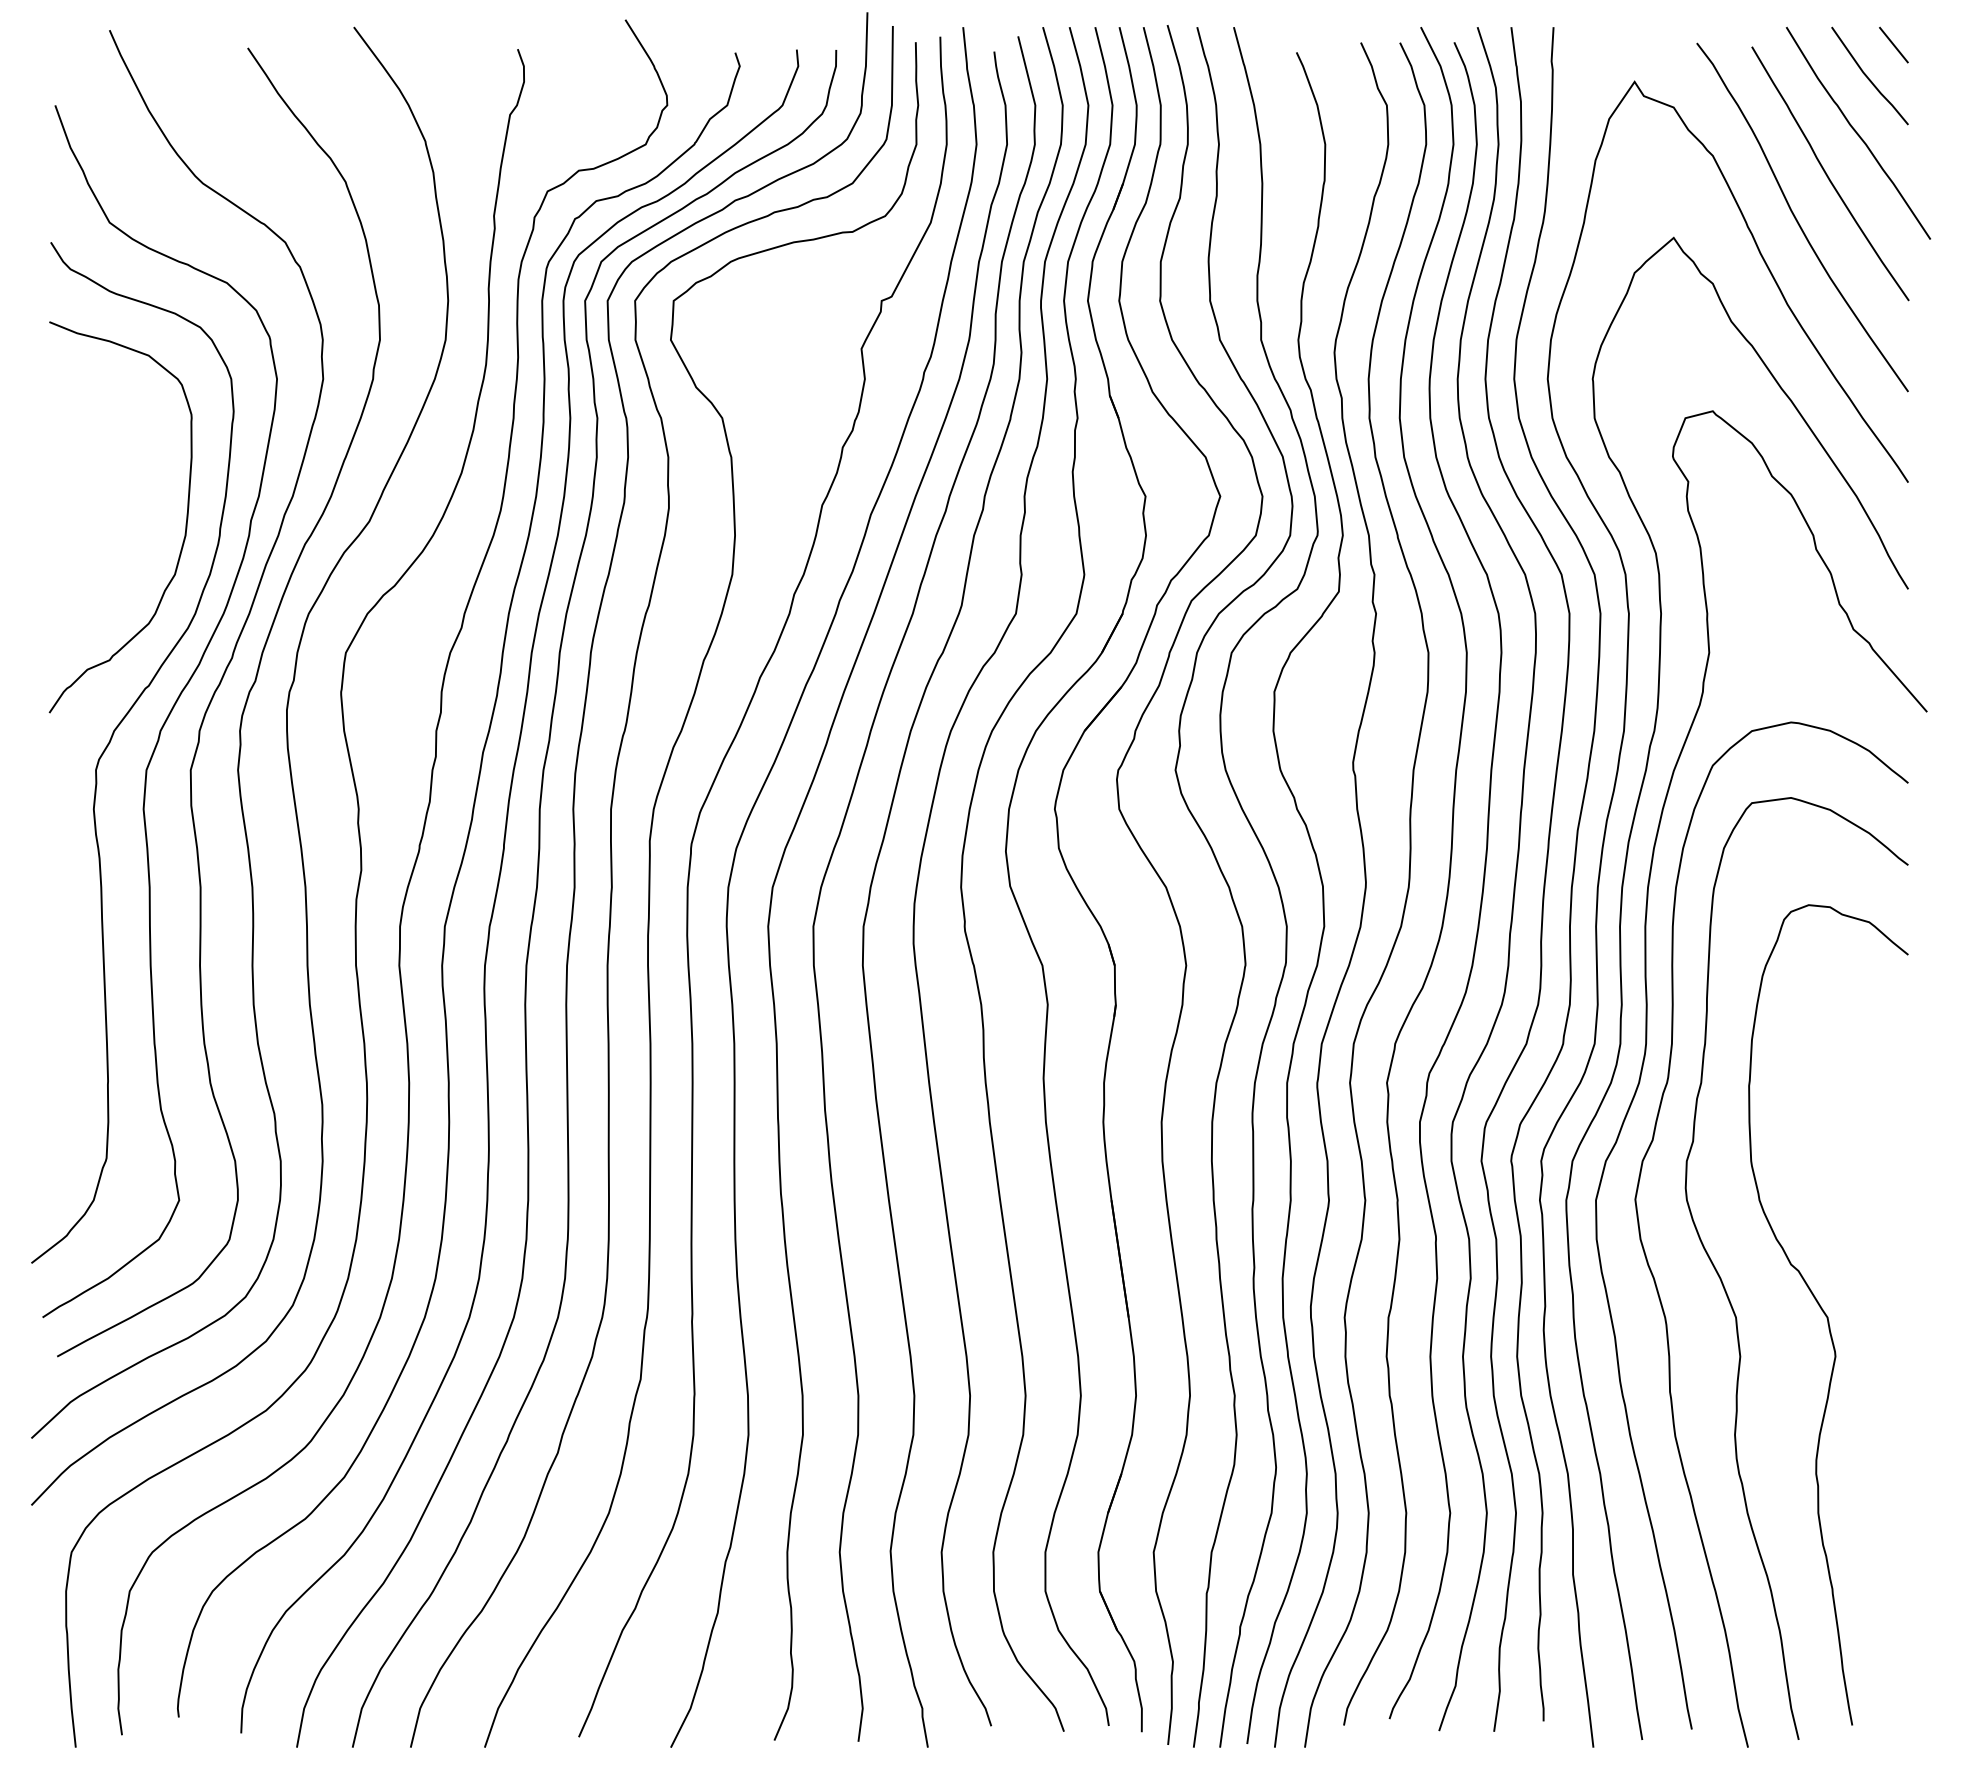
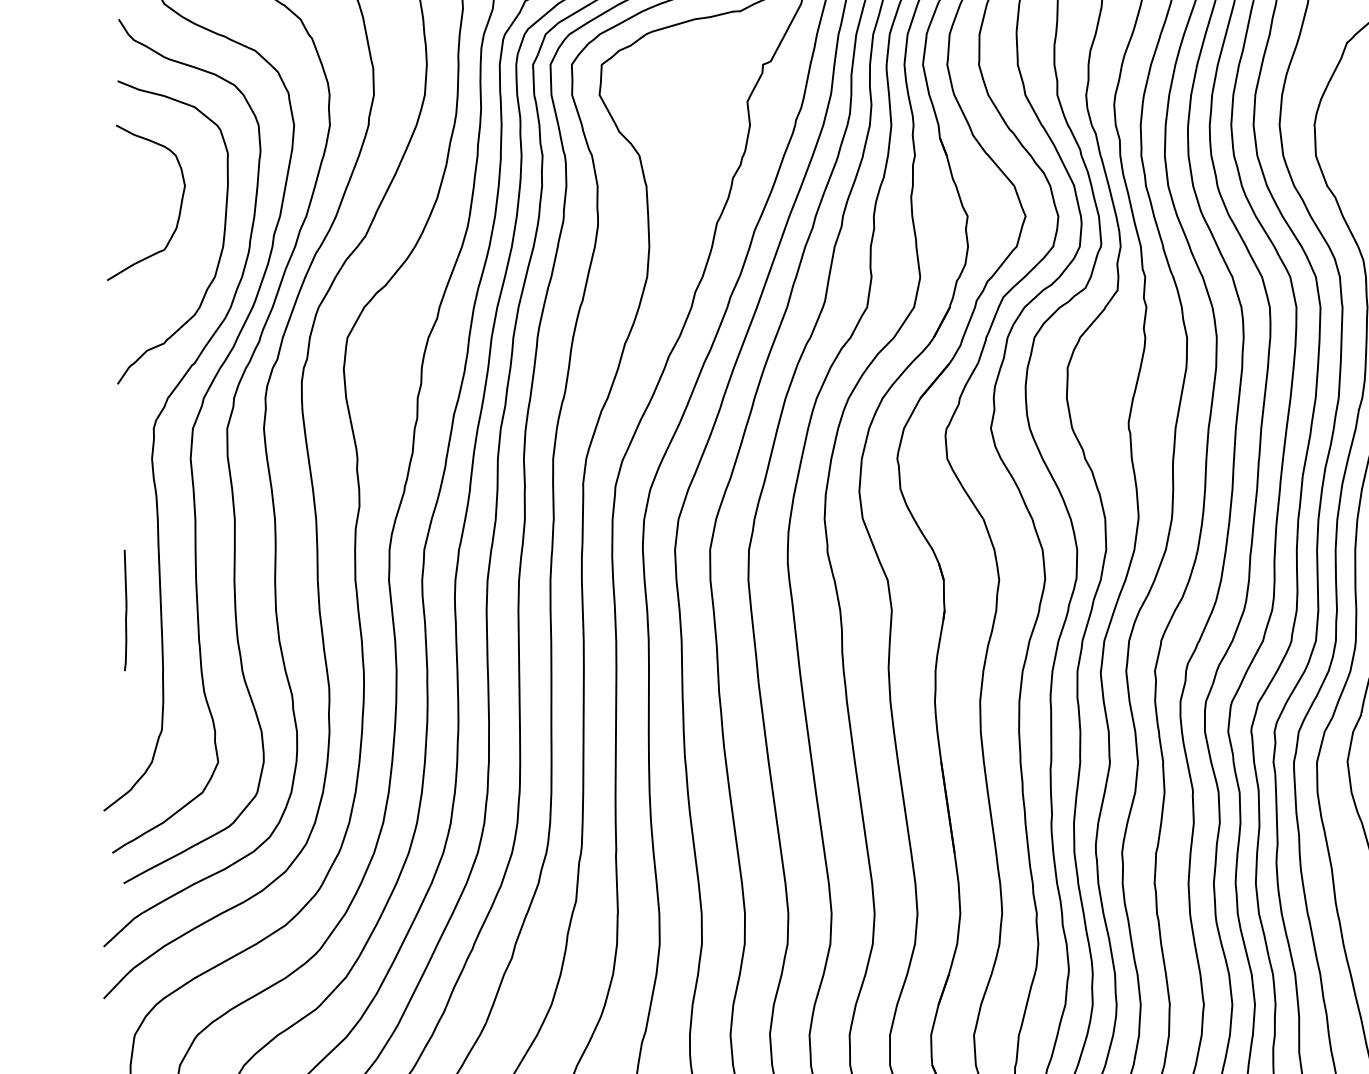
curve: (129, 486) -> (179, 208), added
curve: (59, 1004) -> (125, 610), added

